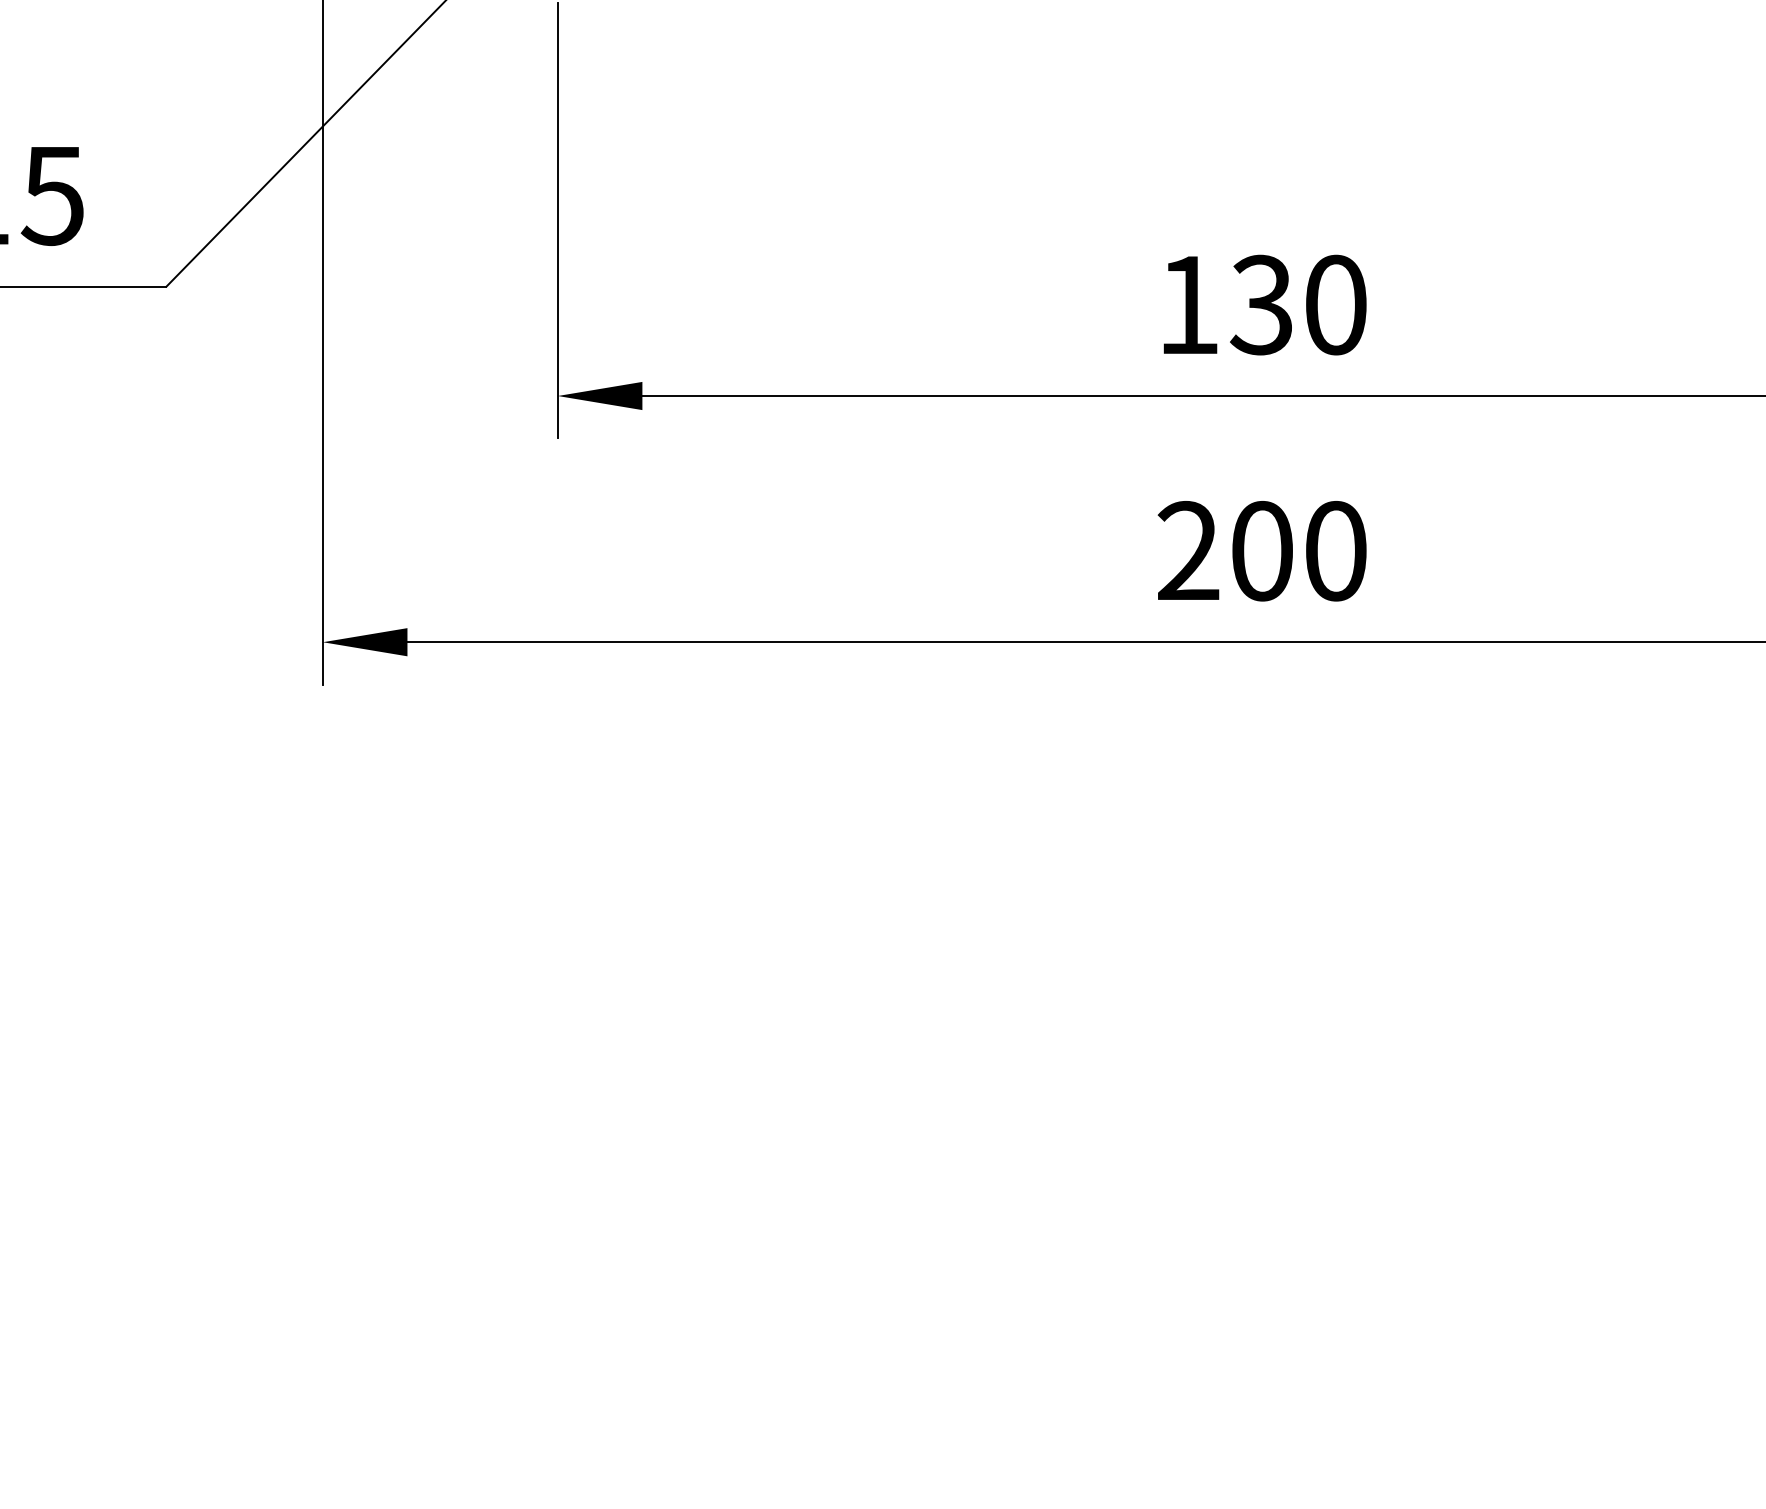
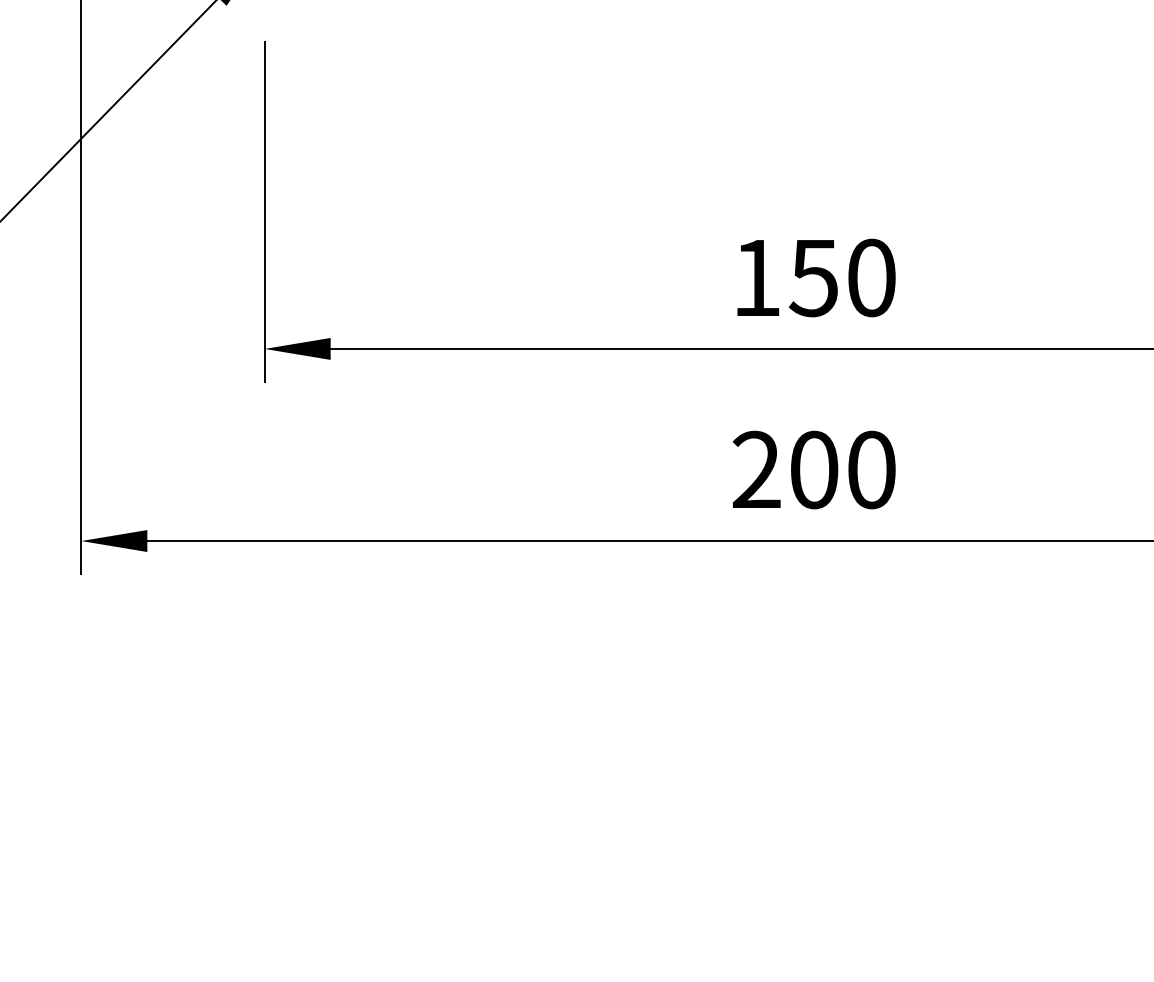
text: (1260, 304) -> (812, 277), 130 -> 150

